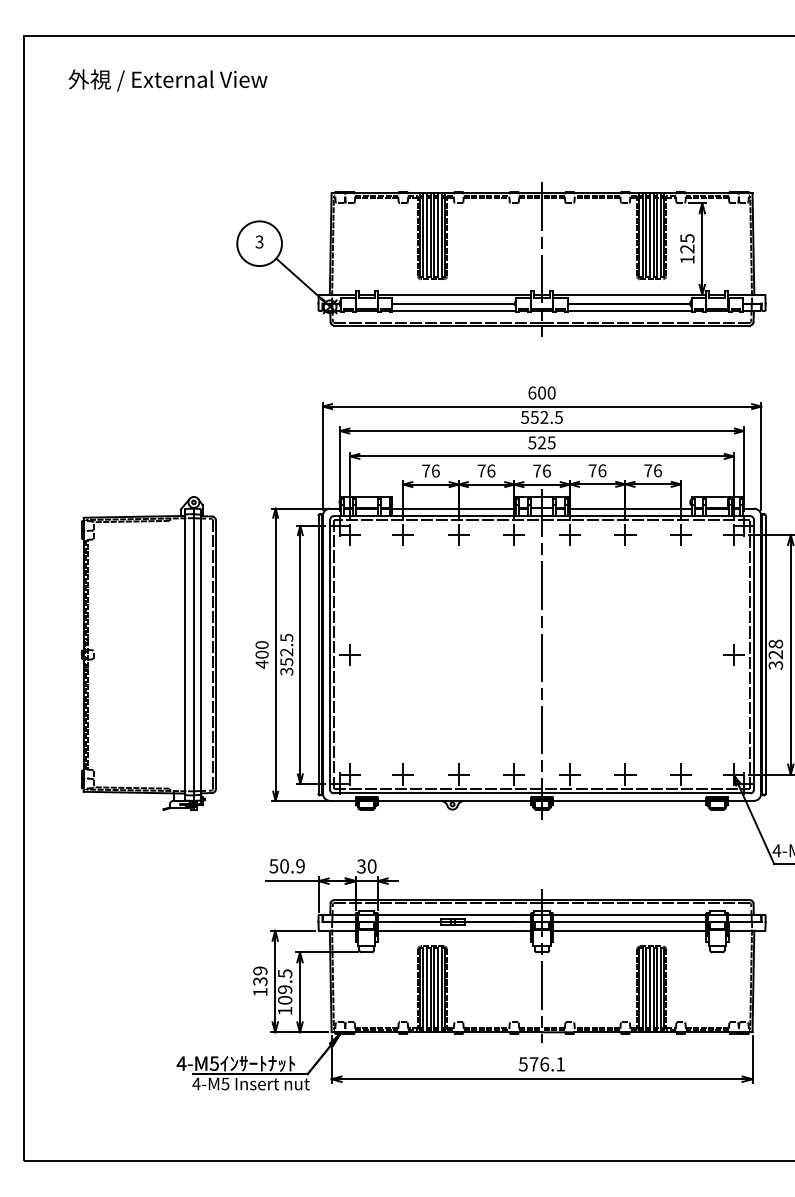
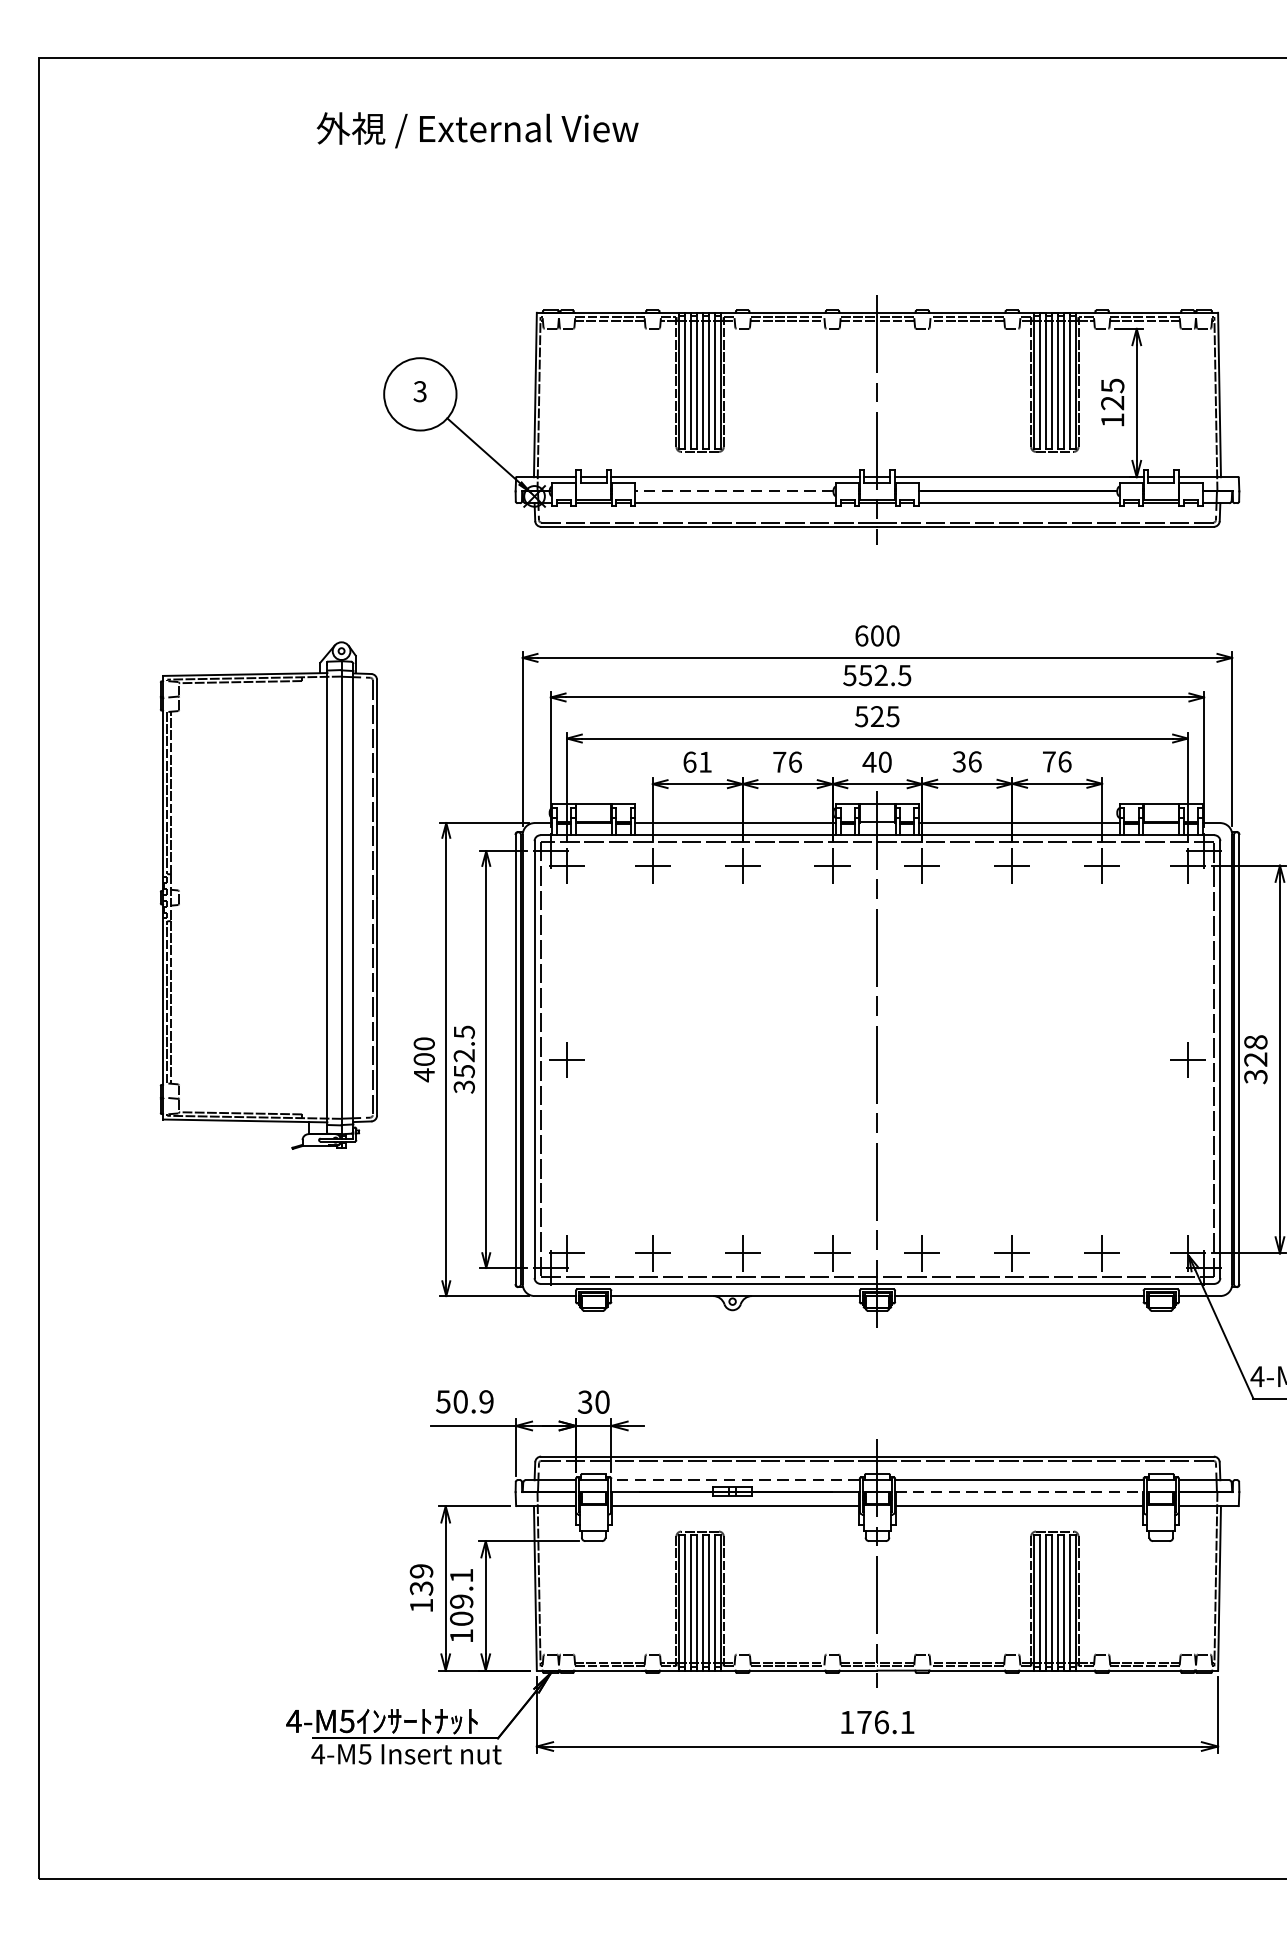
text: (167, 80) -> (476, 130), moved
line: (453, 303) -> (734, 491), solid -> dashed
text: (430, 470) -> (696, 761), 76 -> 61
text: (541, 470) -> (876, 761), 76 -> 40
text: (592, 470) -> (959, 761), 76 -> 36
part: (148, 653) -> (268, 895), moved
line: (454, 914) -> (735, 1479), solid -> dashed
line: (629, 922) -> (1018, 1492), solid -> dashed
text: (285, 973) -> (462, 1575), 109.5 -> 109.1
text: (522, 1064) -> (845, 1722), 576.1 -> 176.1

